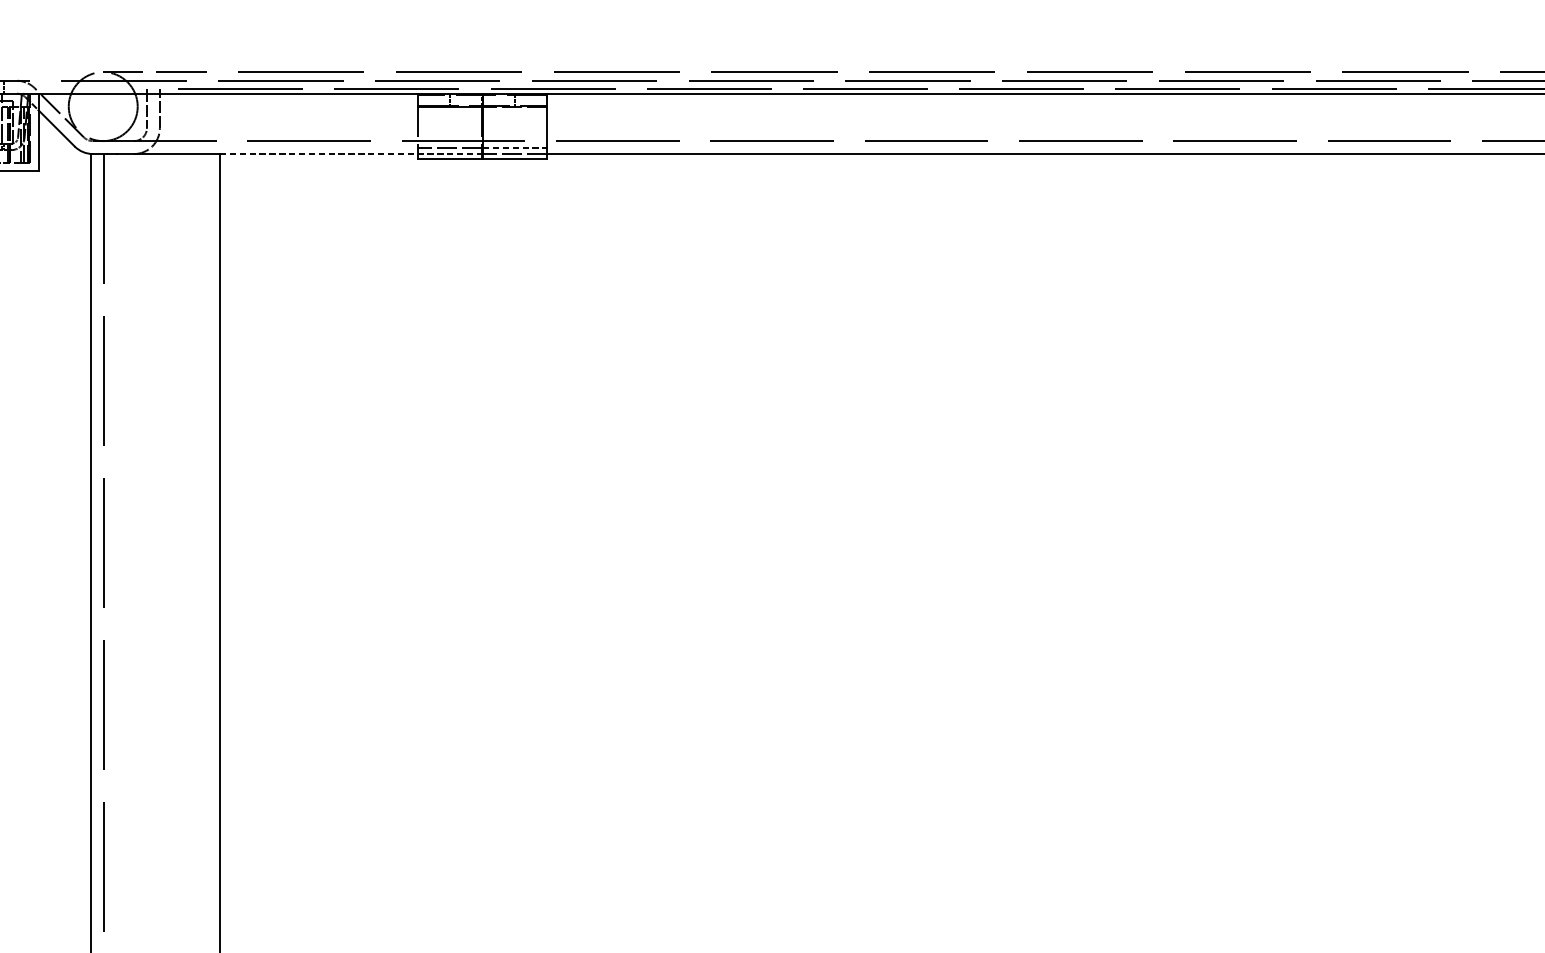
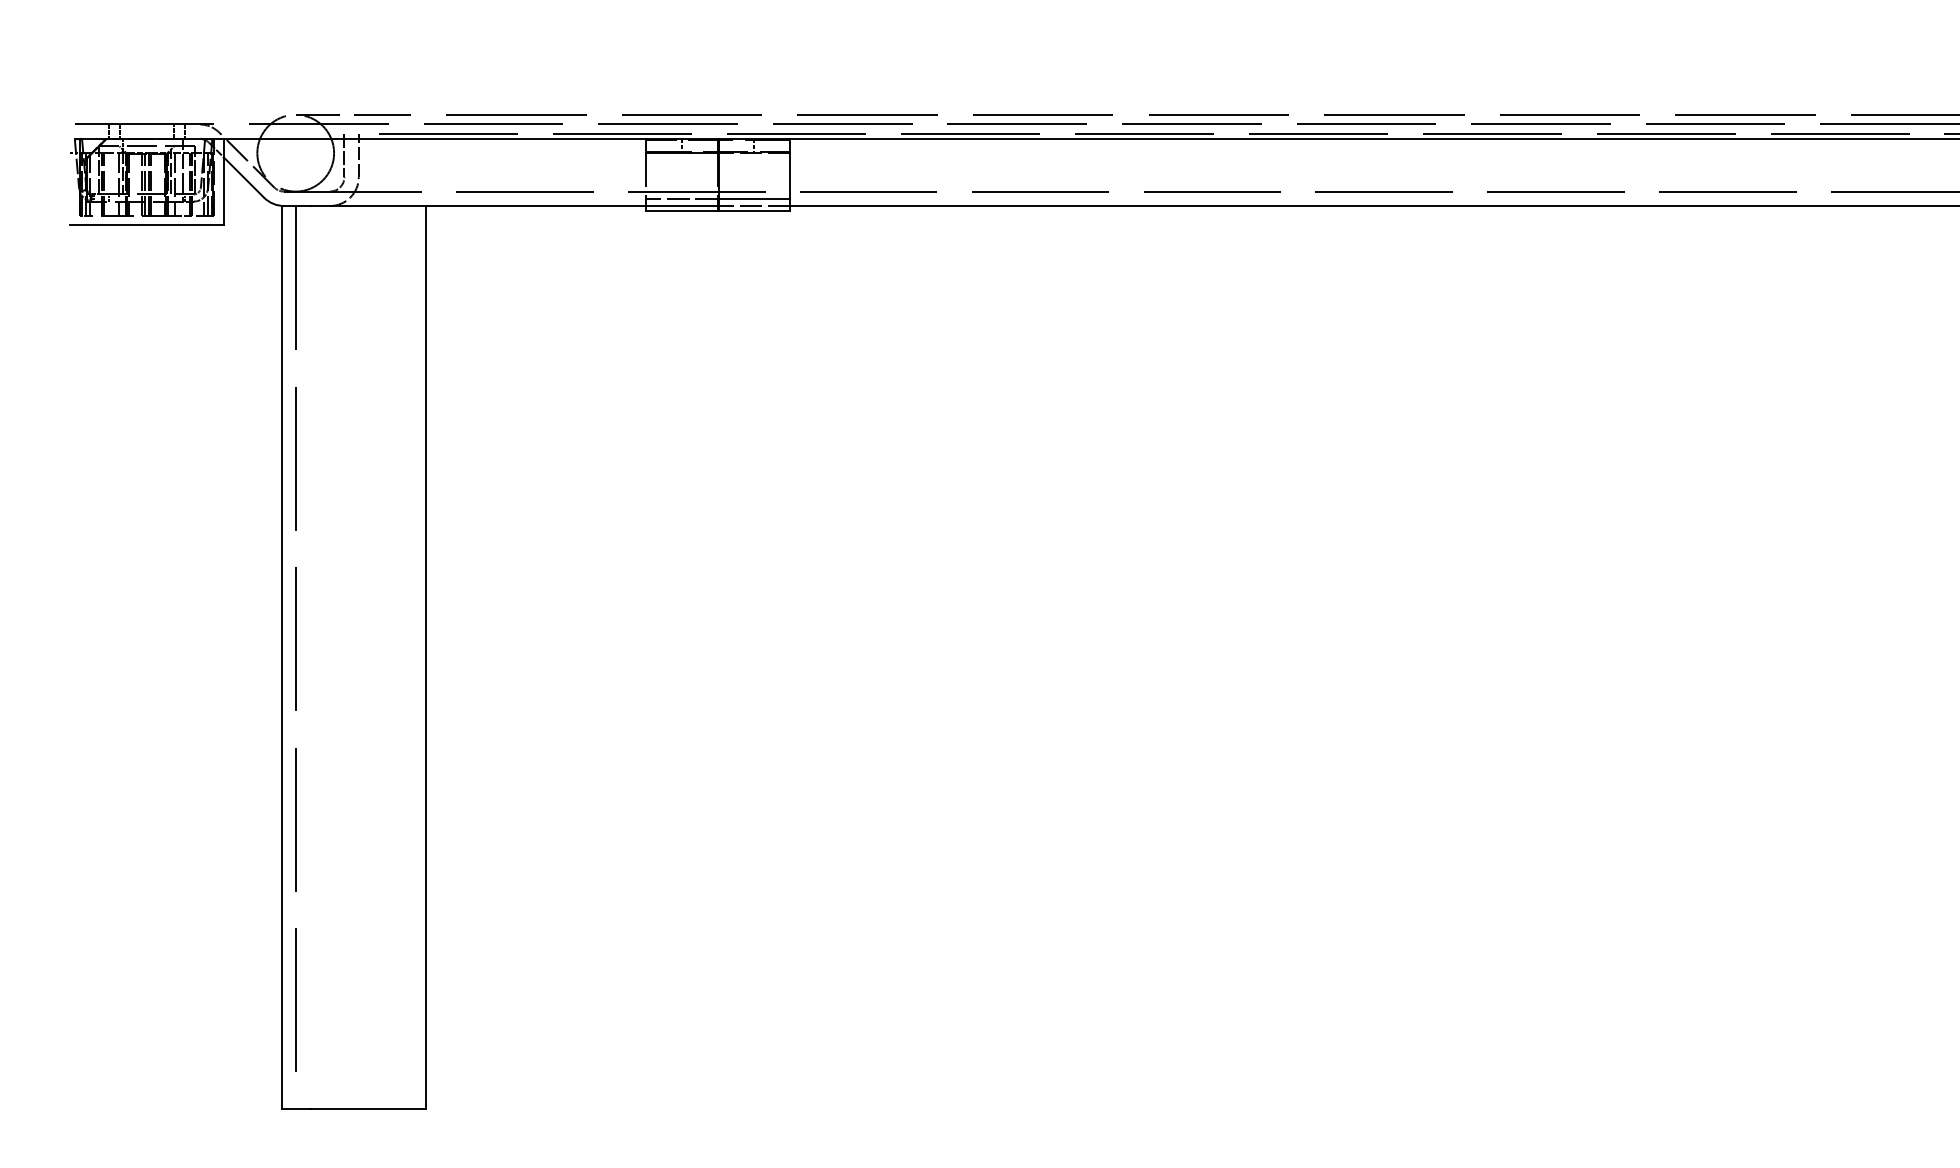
line: (515, 147) -> (754, 198), dashed -> solid
line: (350, 154) -> (571, 206), dashed -> solid

